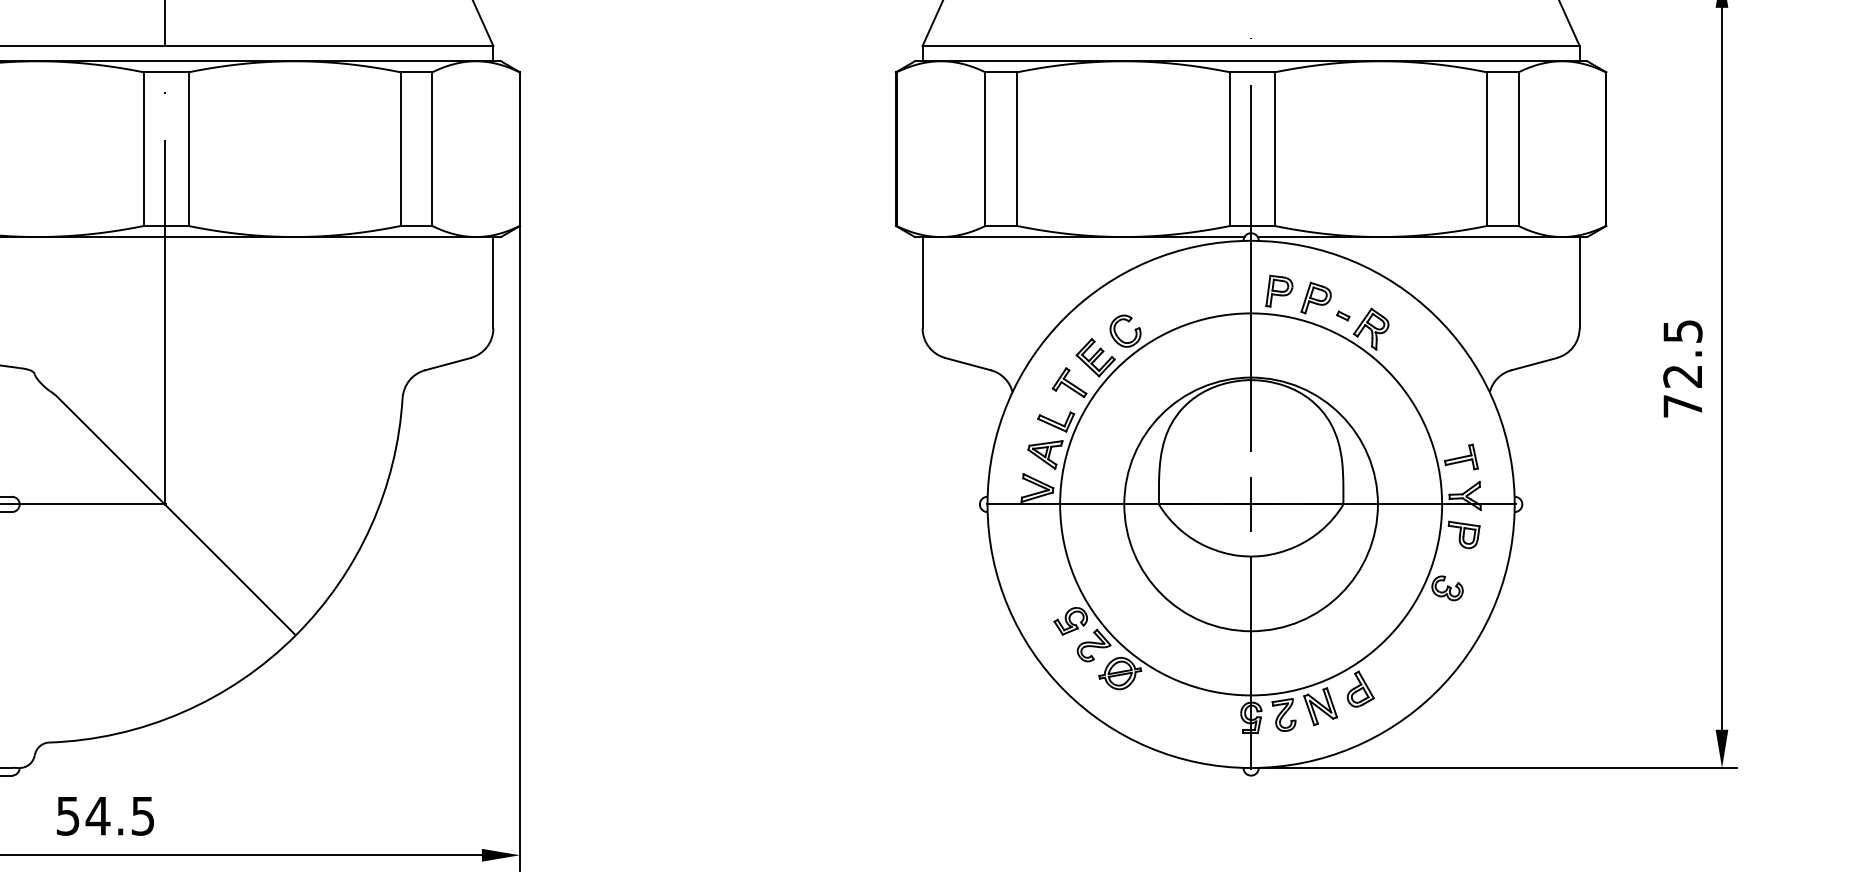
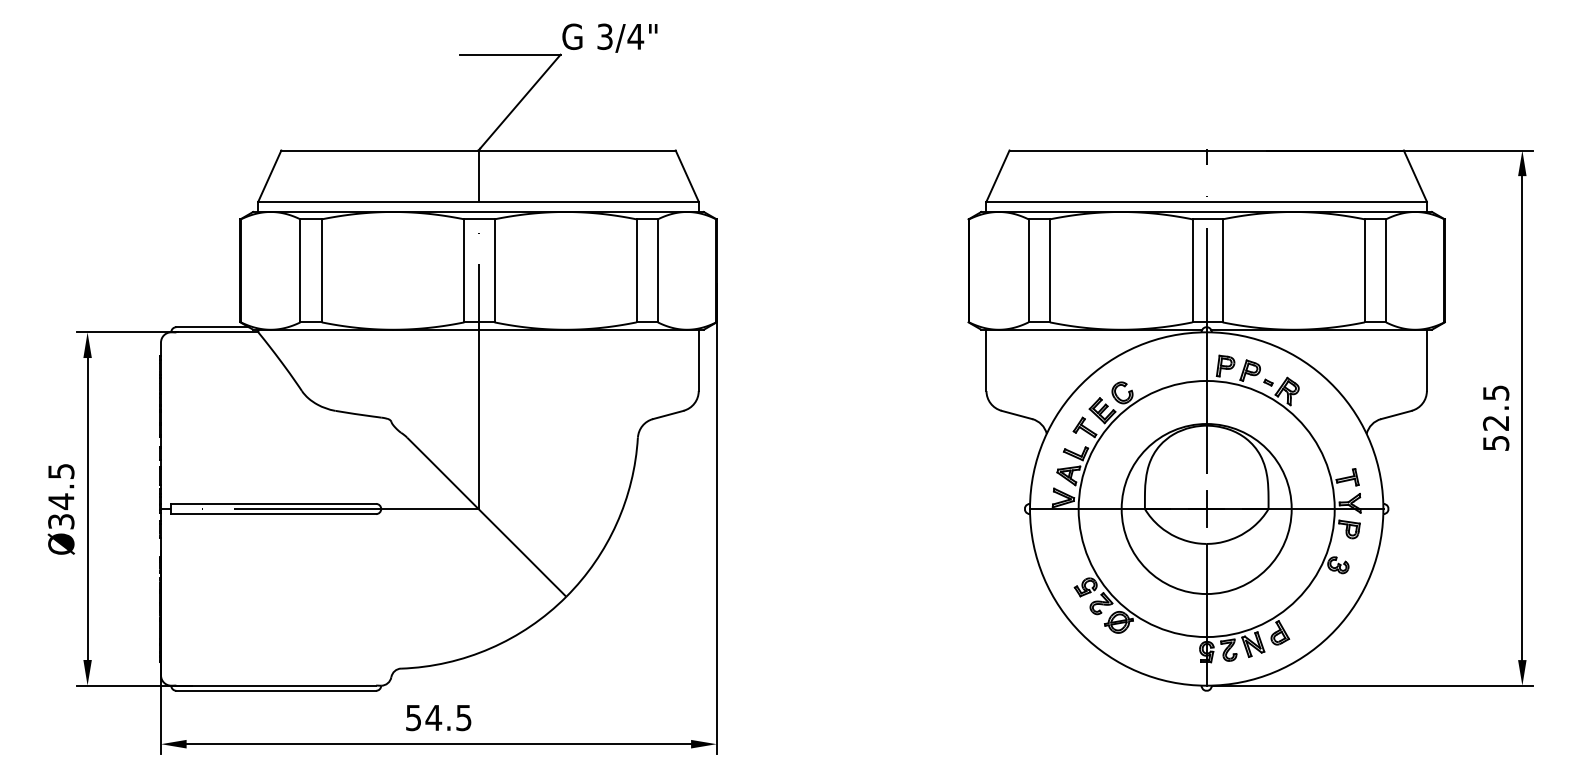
text: (1683, 406) -> (1496, 443), 72.5 -> 52.5

